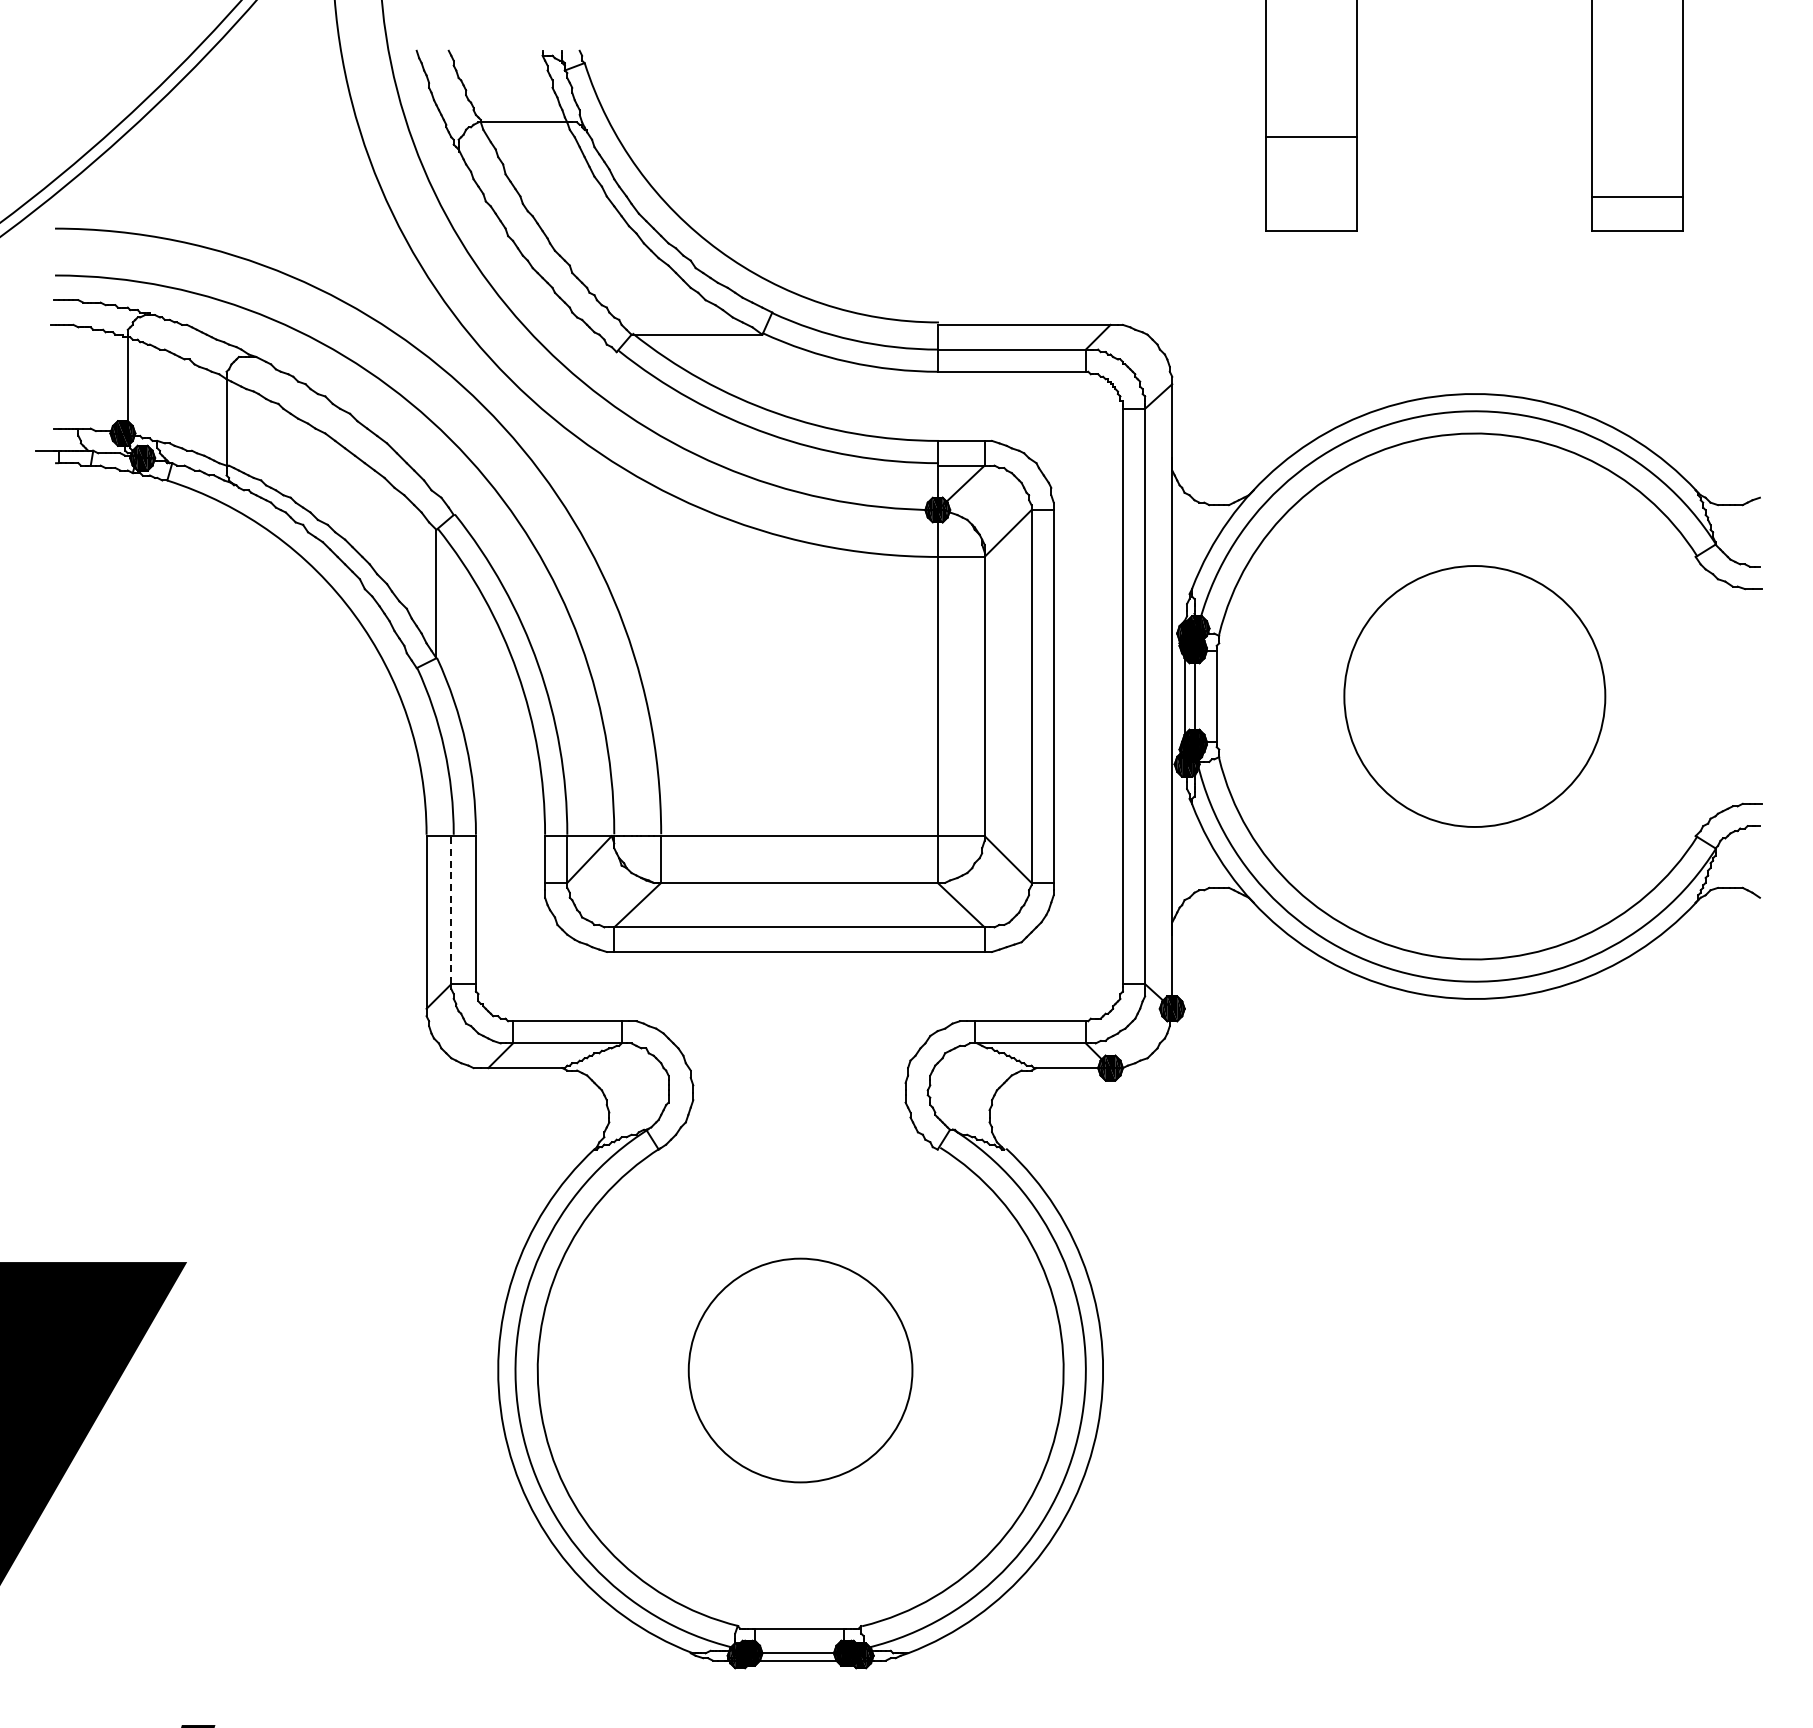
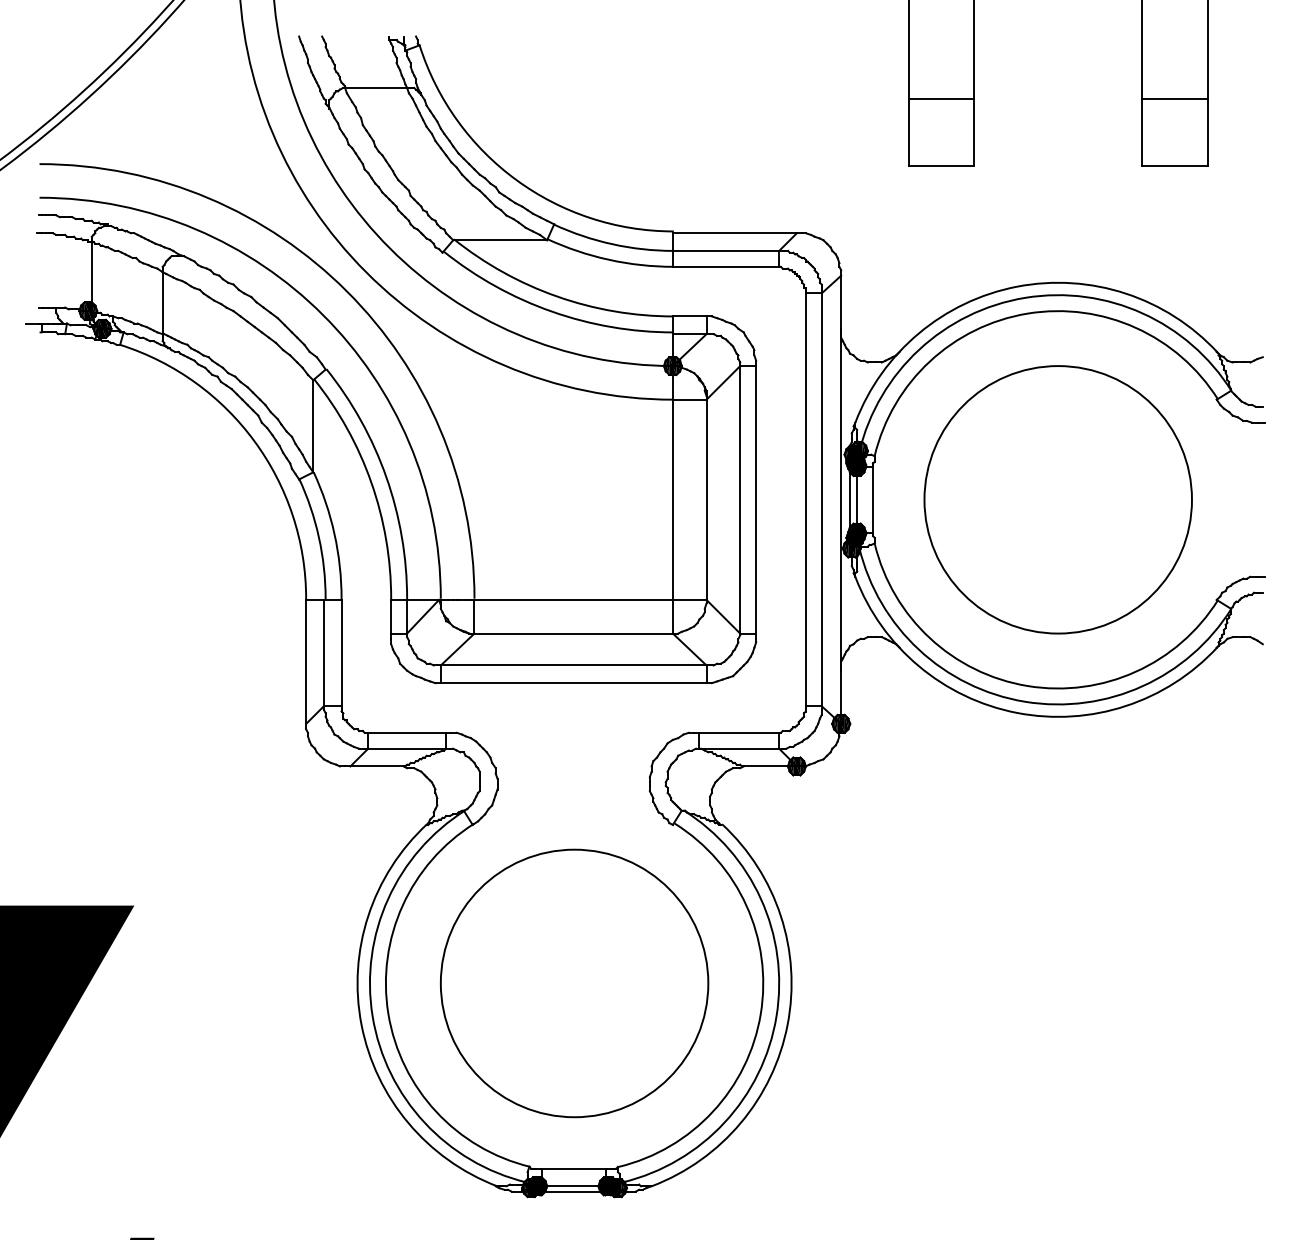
line: (1637, 197) -> (1174, 98), moved
part: (1474, 696) -> (1058, 499), size x1.43
line: (451, 909) -> (324, 652), dashed -> solid
part: (800, 1370) -> (574, 983), size x1.67

